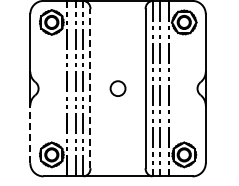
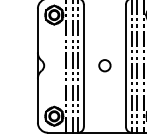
line: (90, 88) -> (83, 65), dashed -> solid
line: (30, 134) -> (38, 100), dashed -> solid

